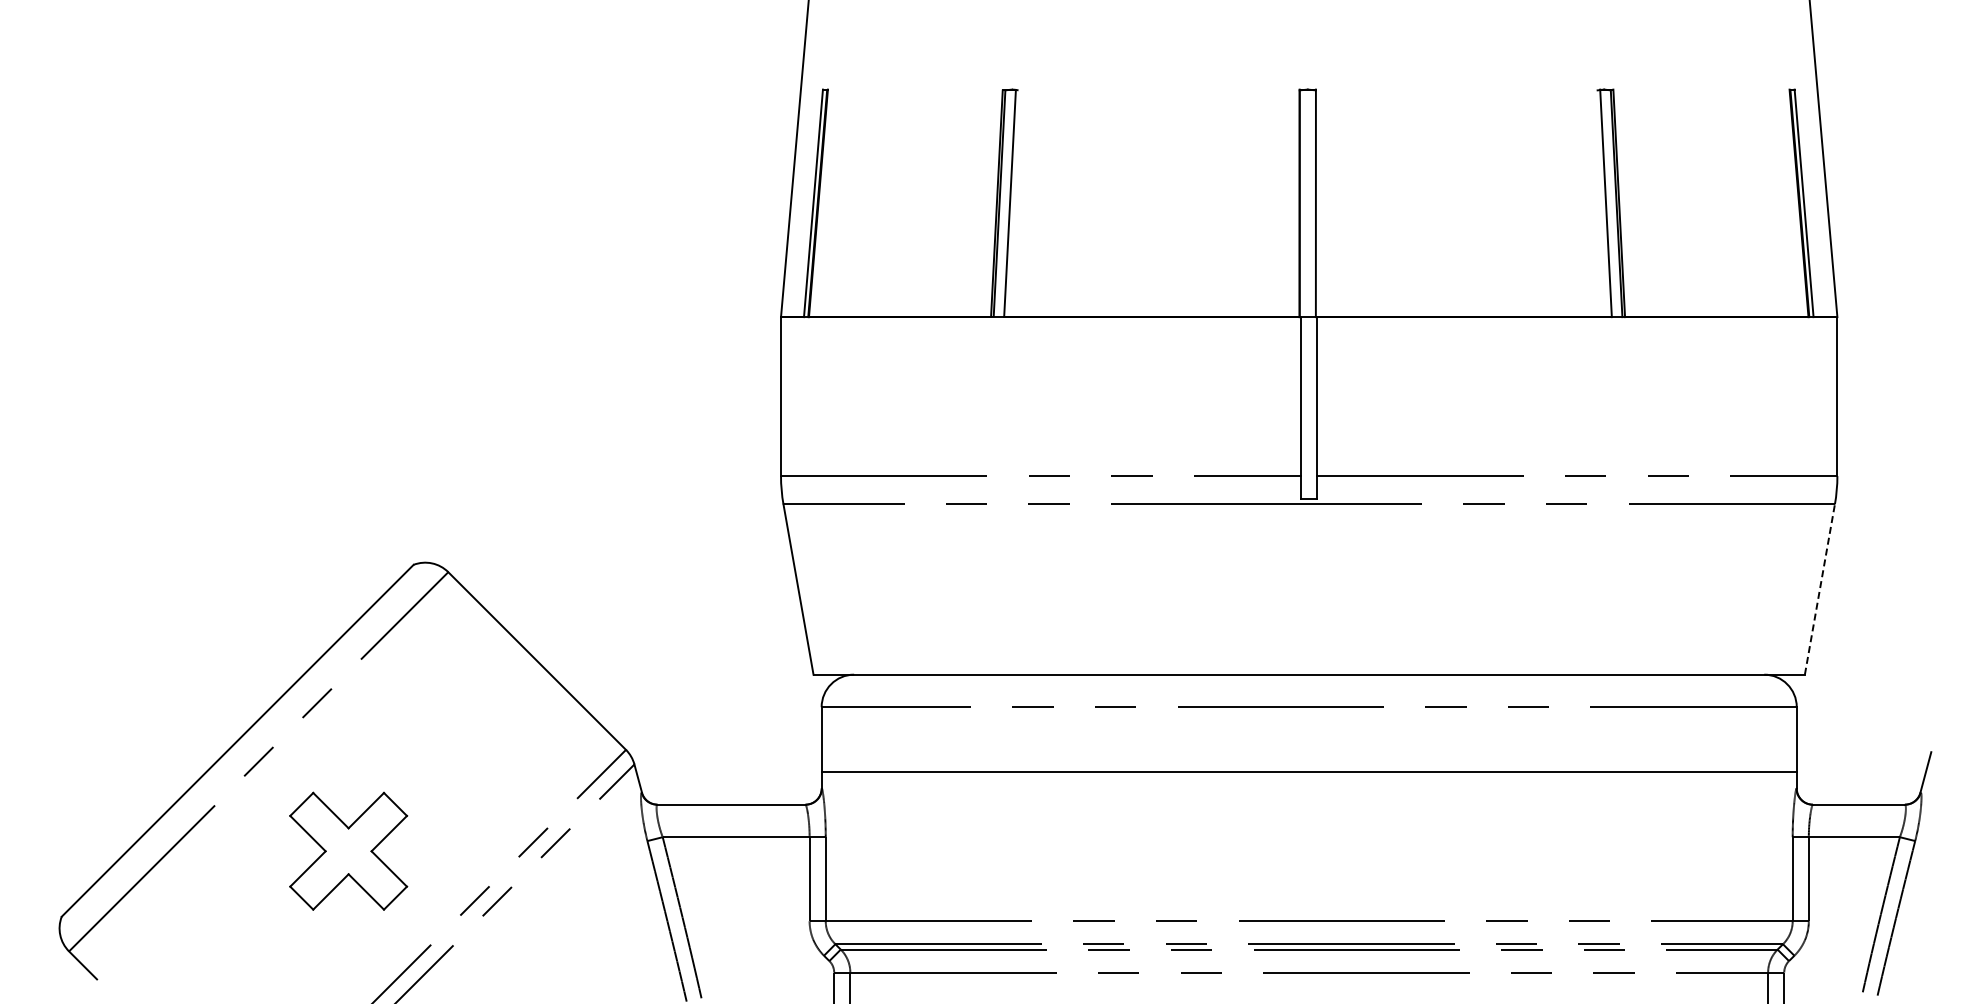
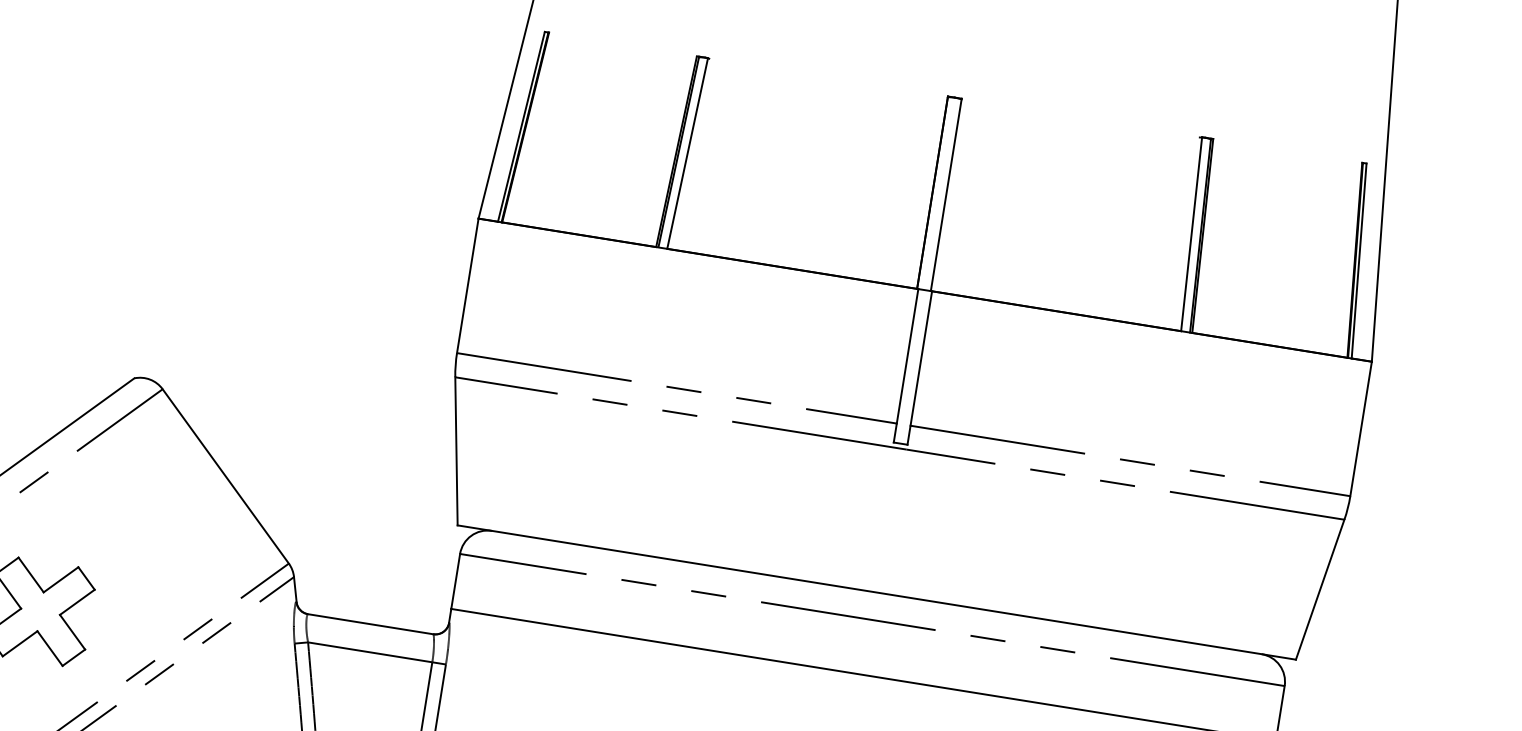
line: (1819, 589) -> (1319, 589), dashed -> solid

